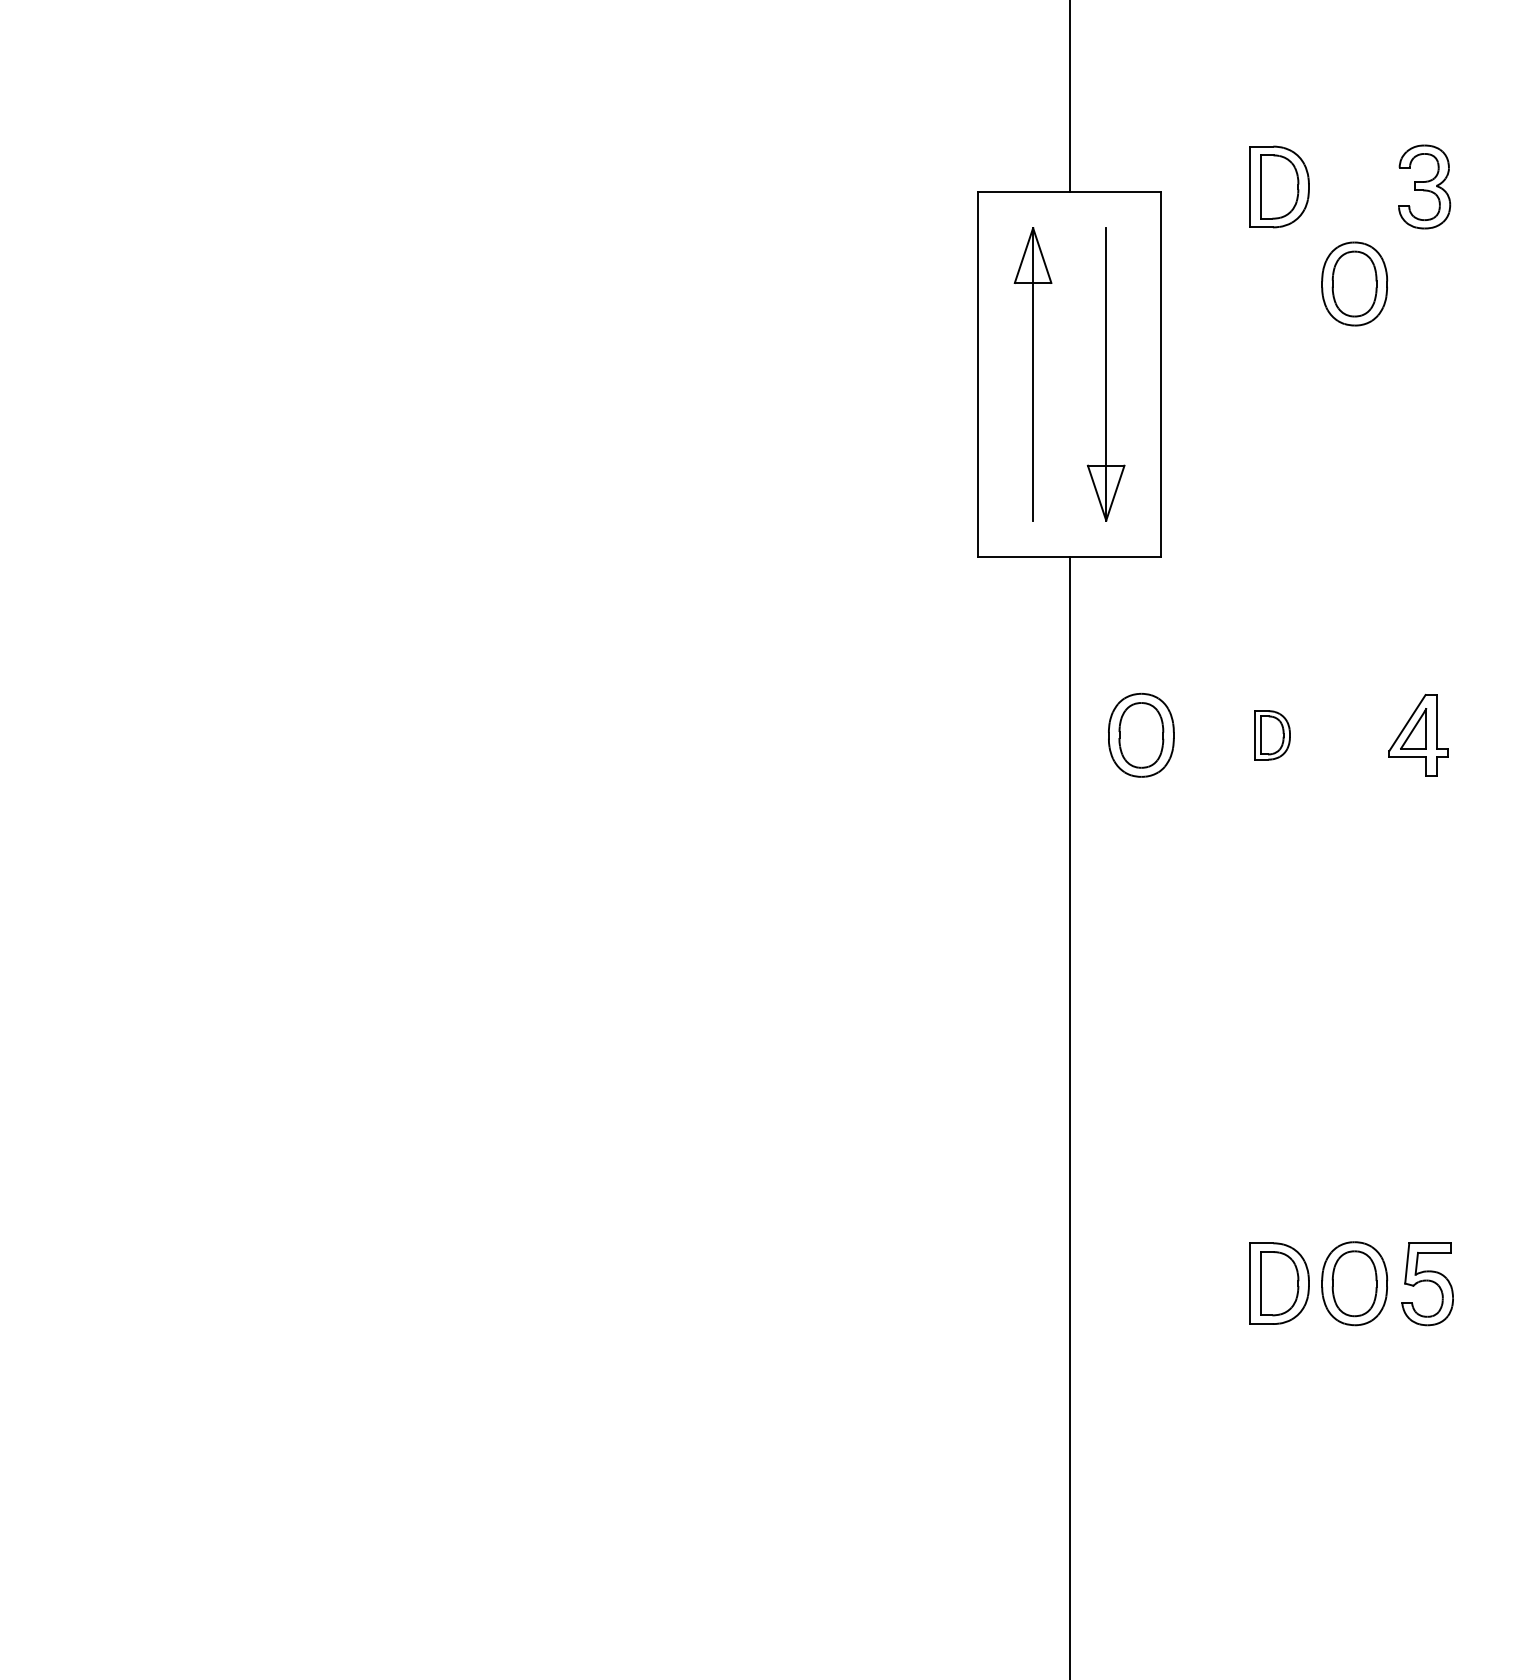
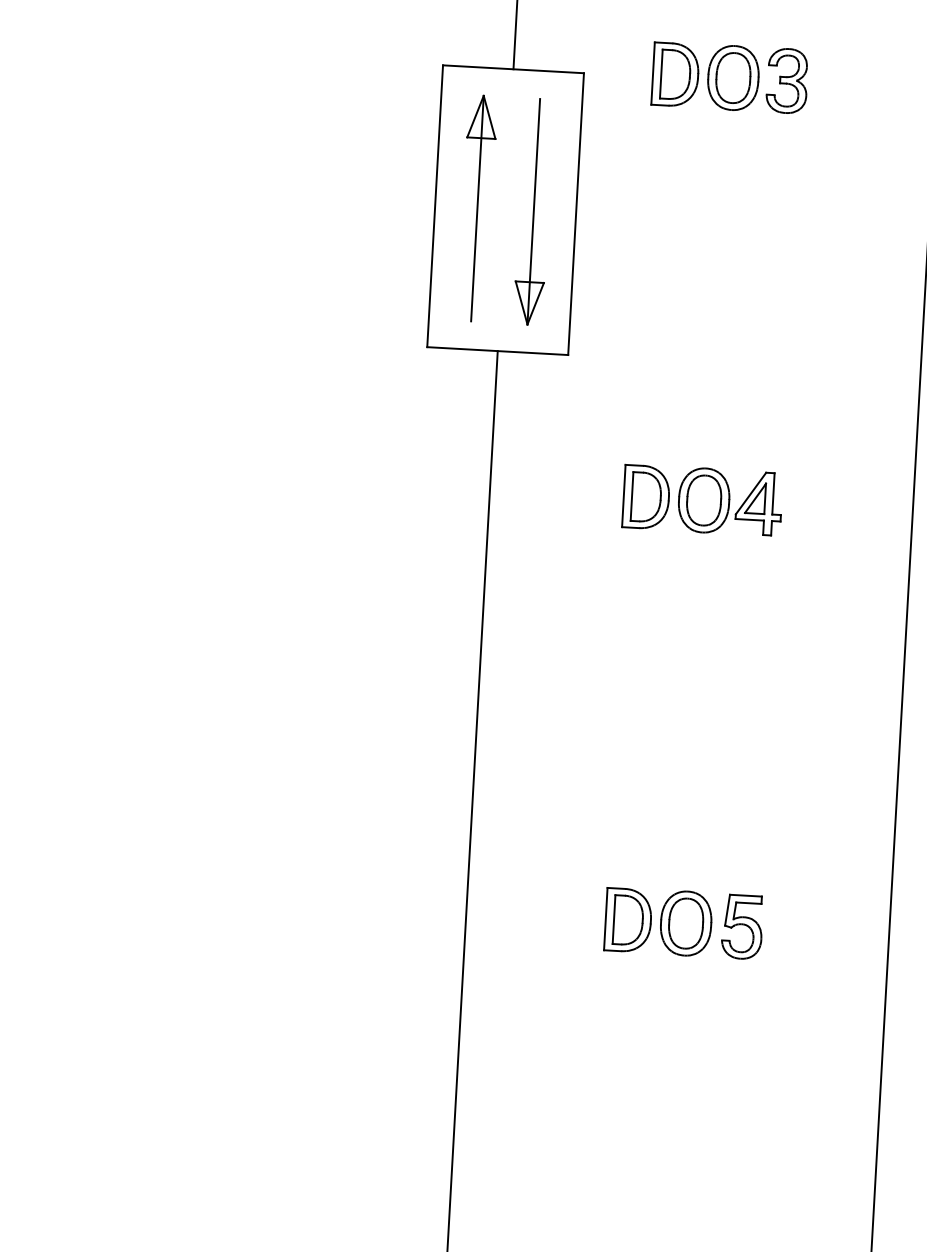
part: (1354, 283) -> (733, 77), moved
part: (1141, 735) -> (704, 500), moved
part: (1272, 735) -> (646, 497), size x1.67

